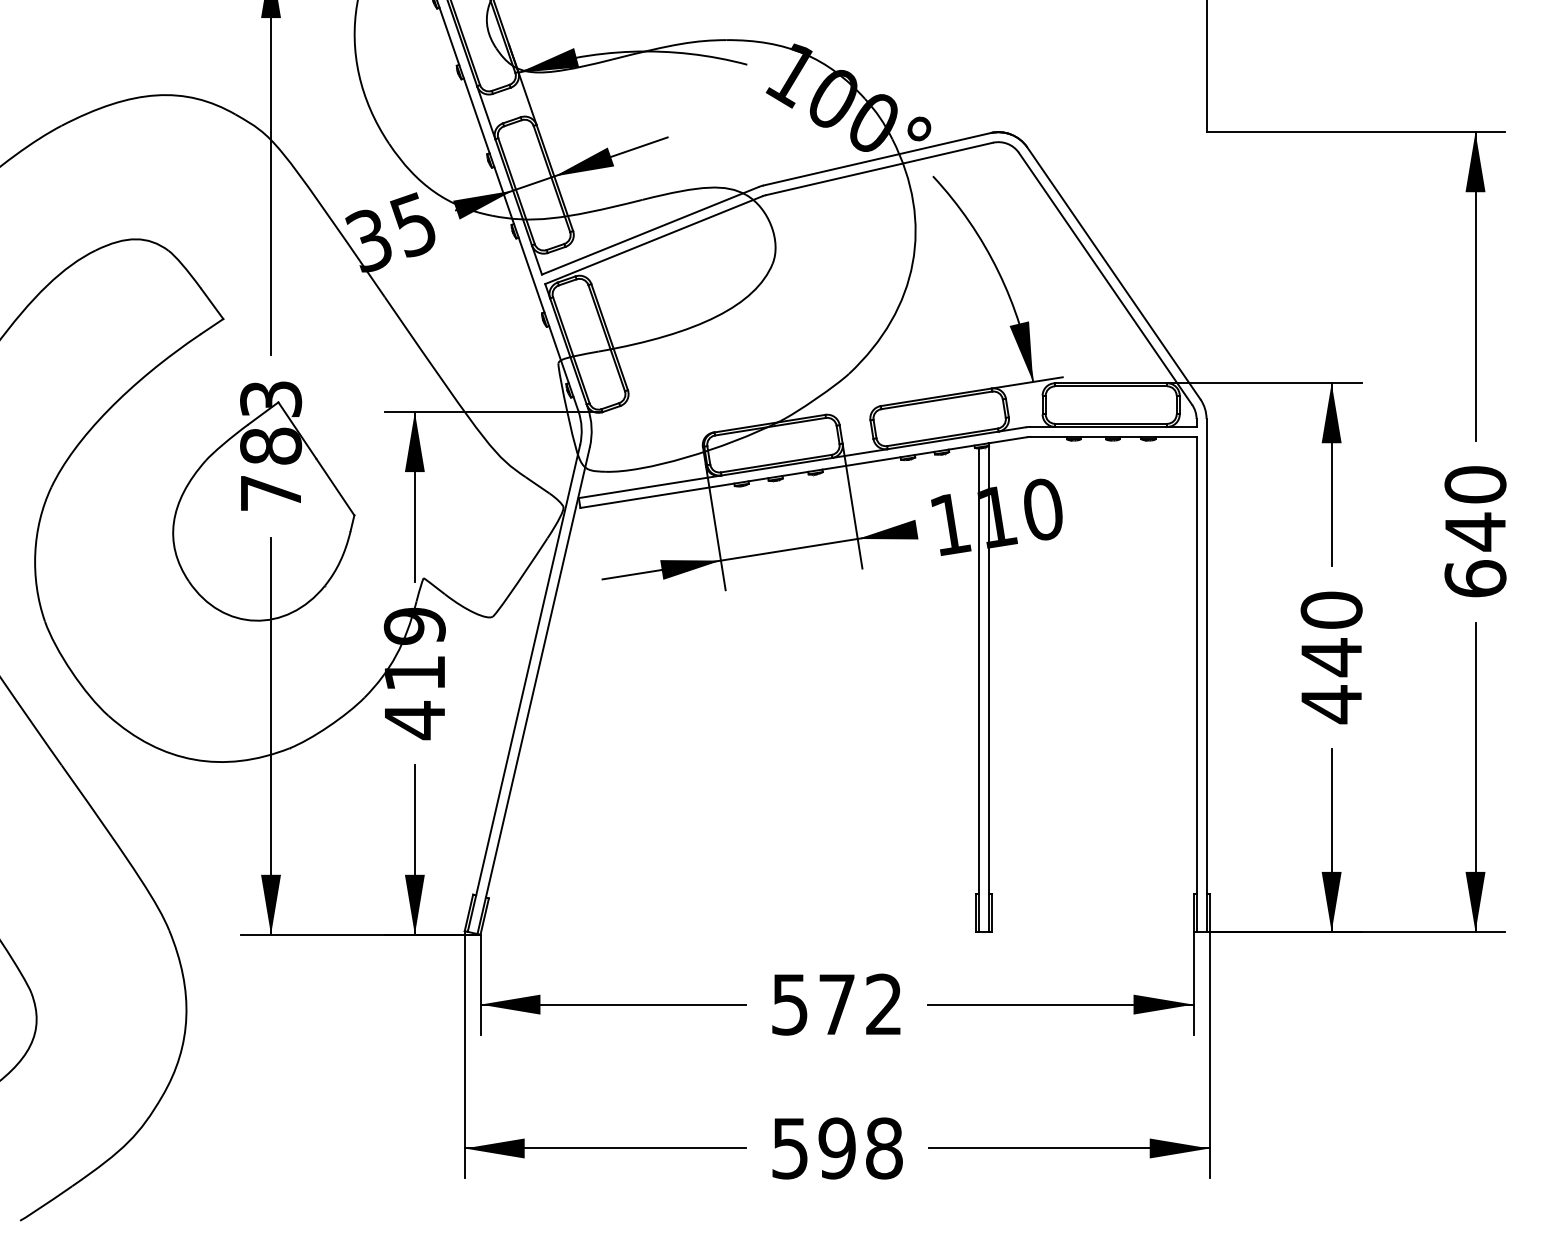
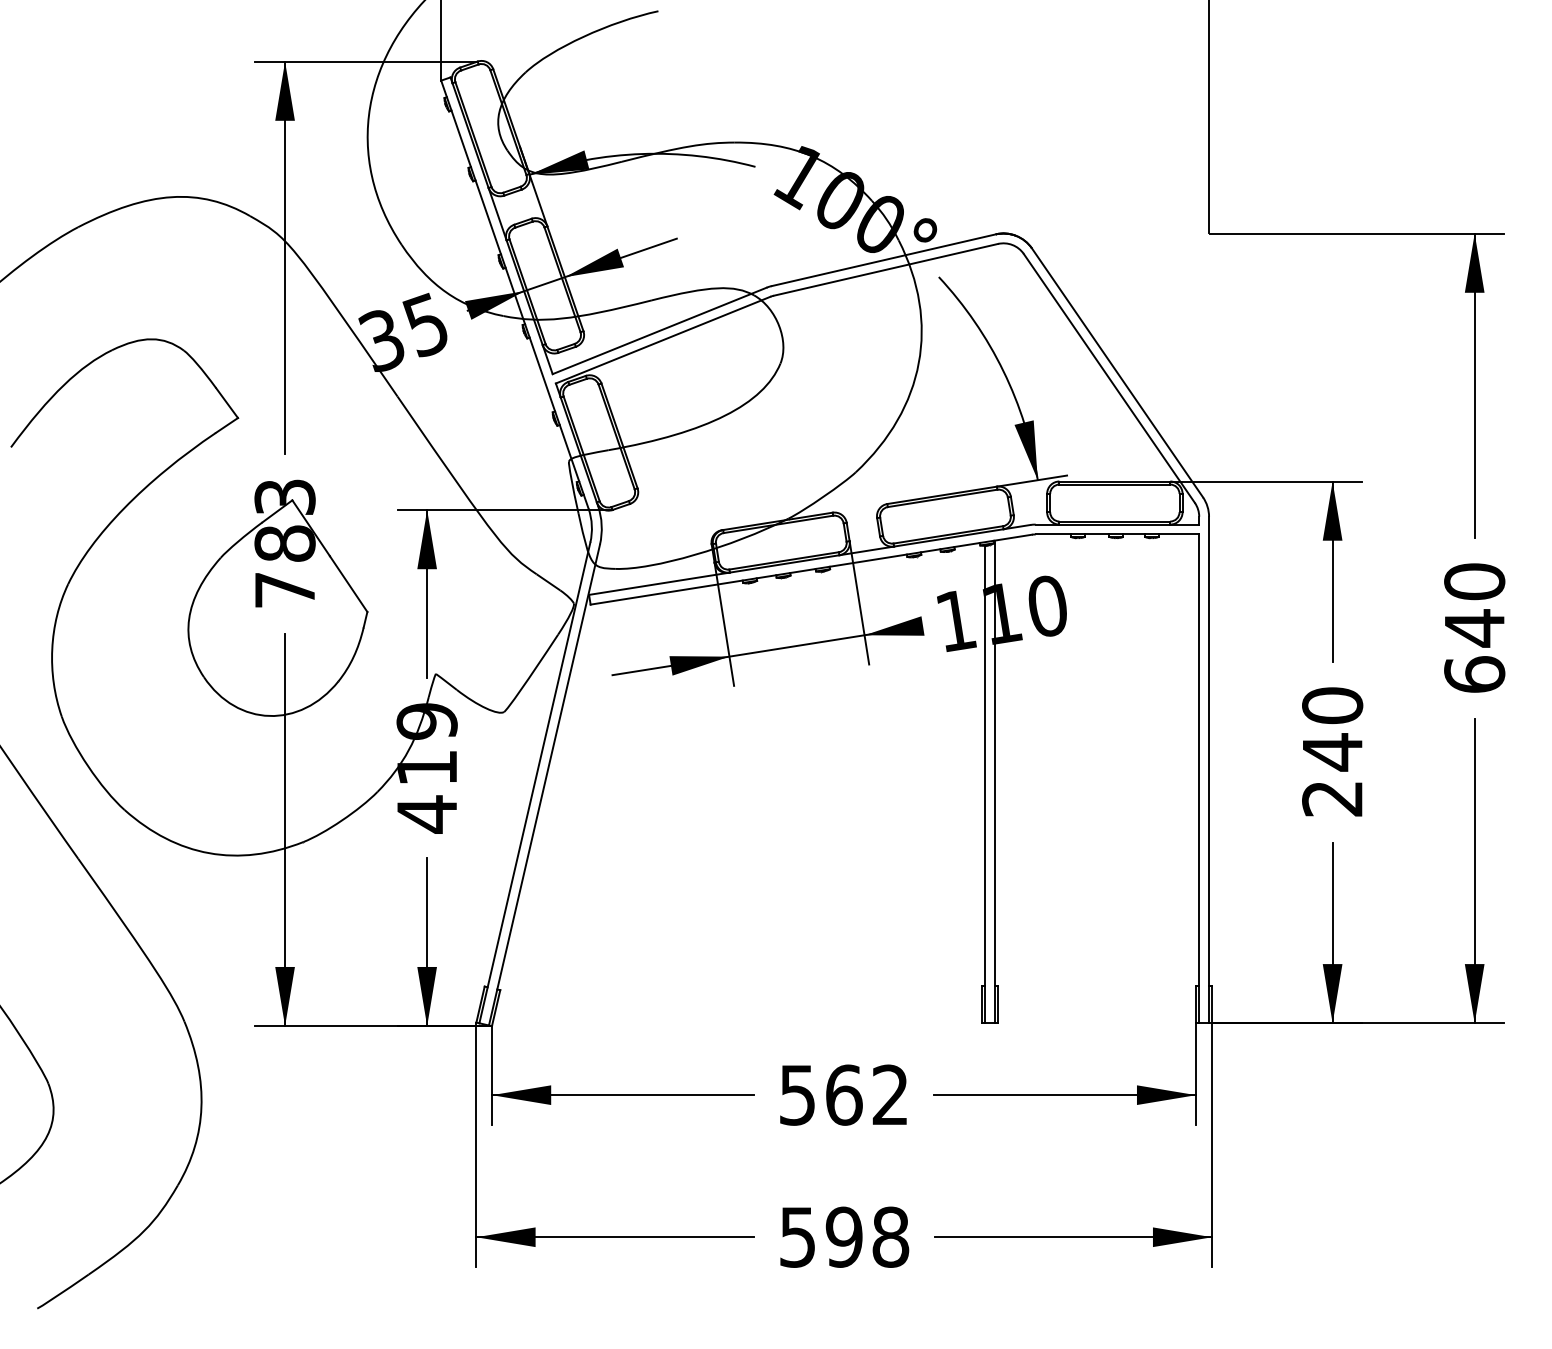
text: (1331, 704) -> (1332, 798), 440 -> 240
text: (837, 1003) -> (844, 1094), 572 -> 562

